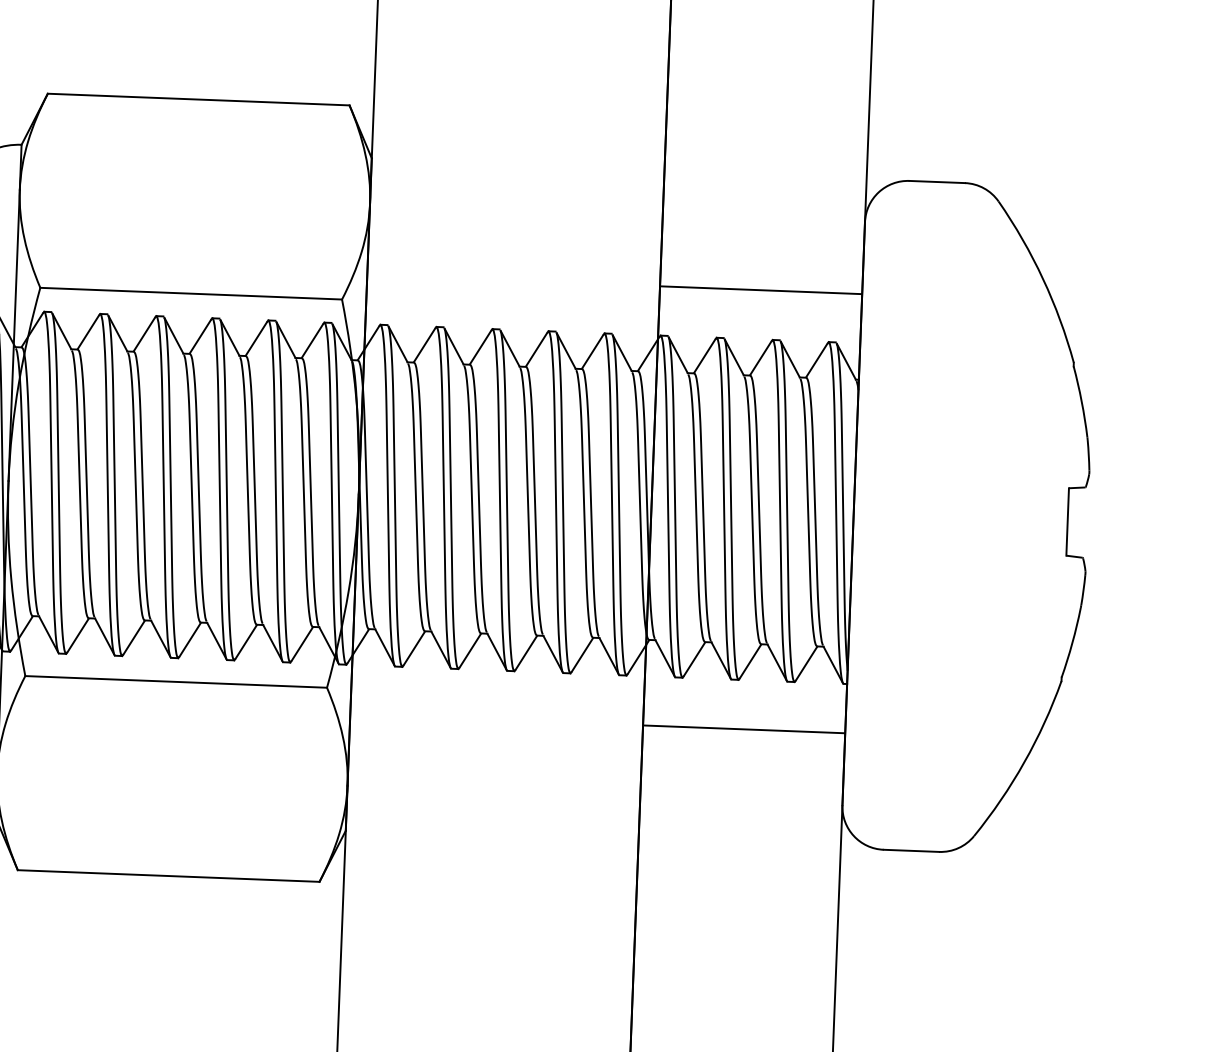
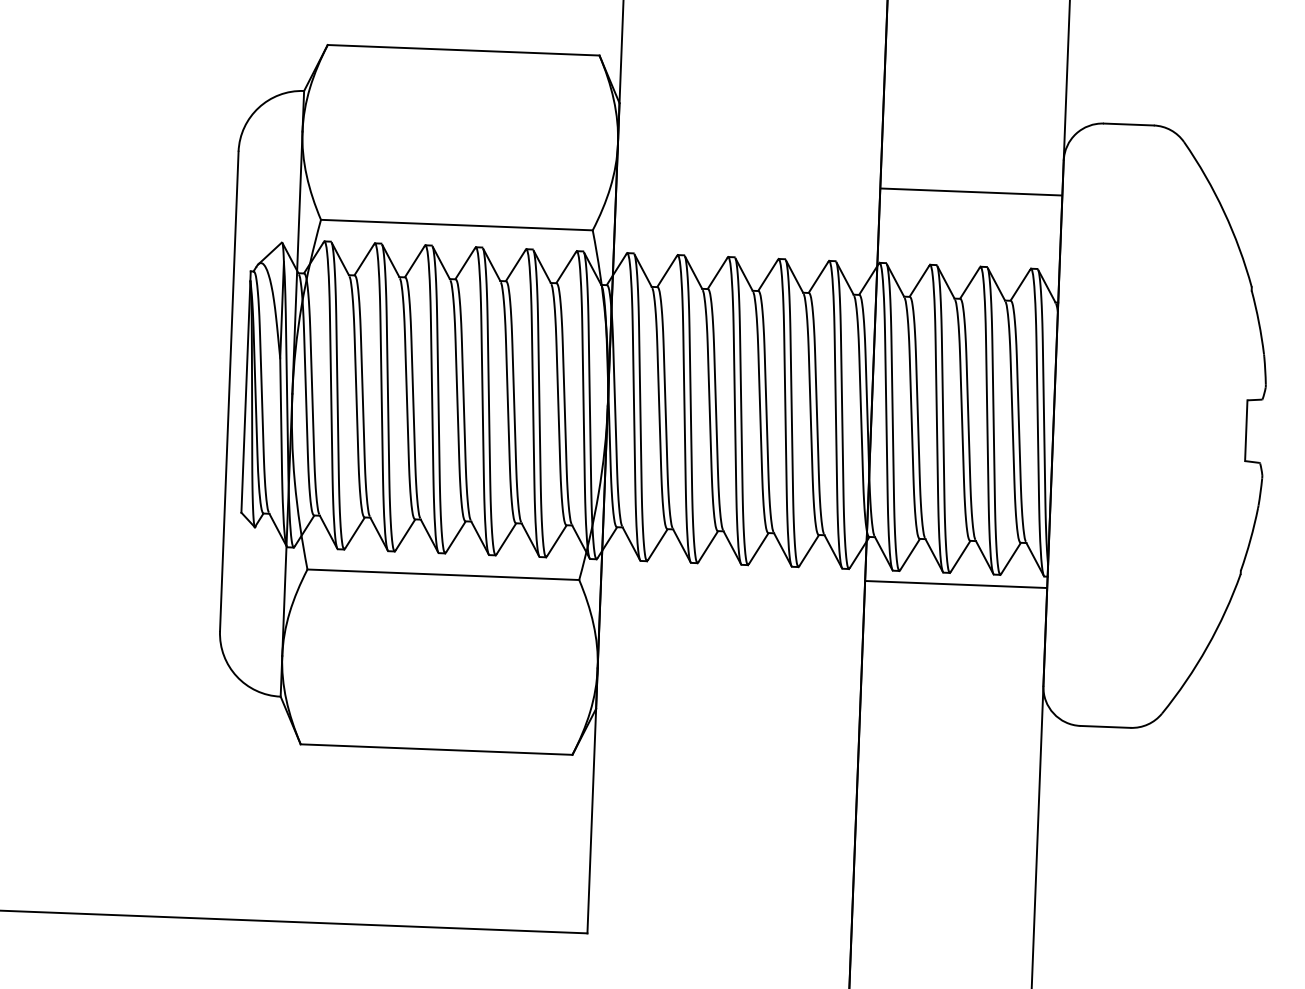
line: (761, 289) -> (971, 191), moved
line: (743, 729) -> (955, 584), moved

